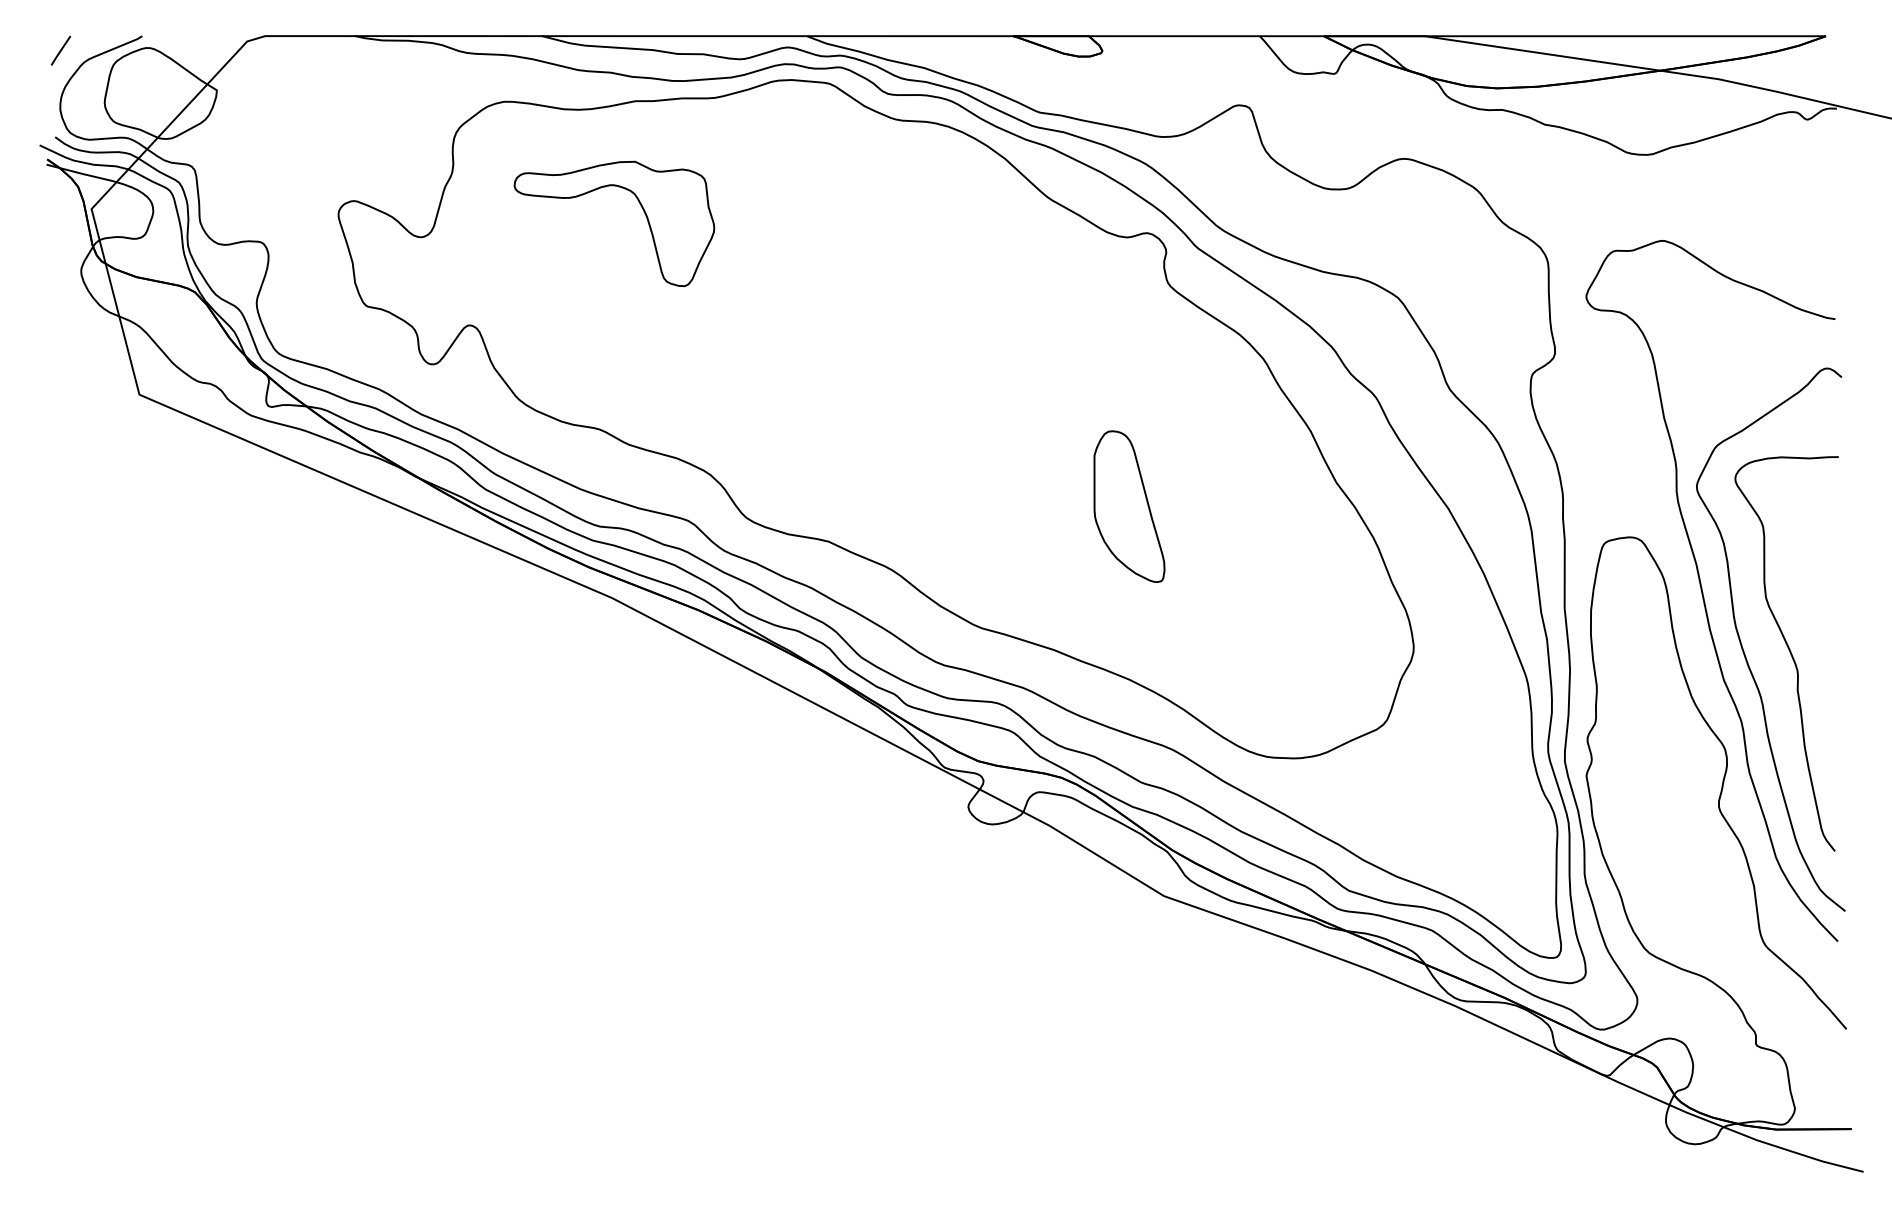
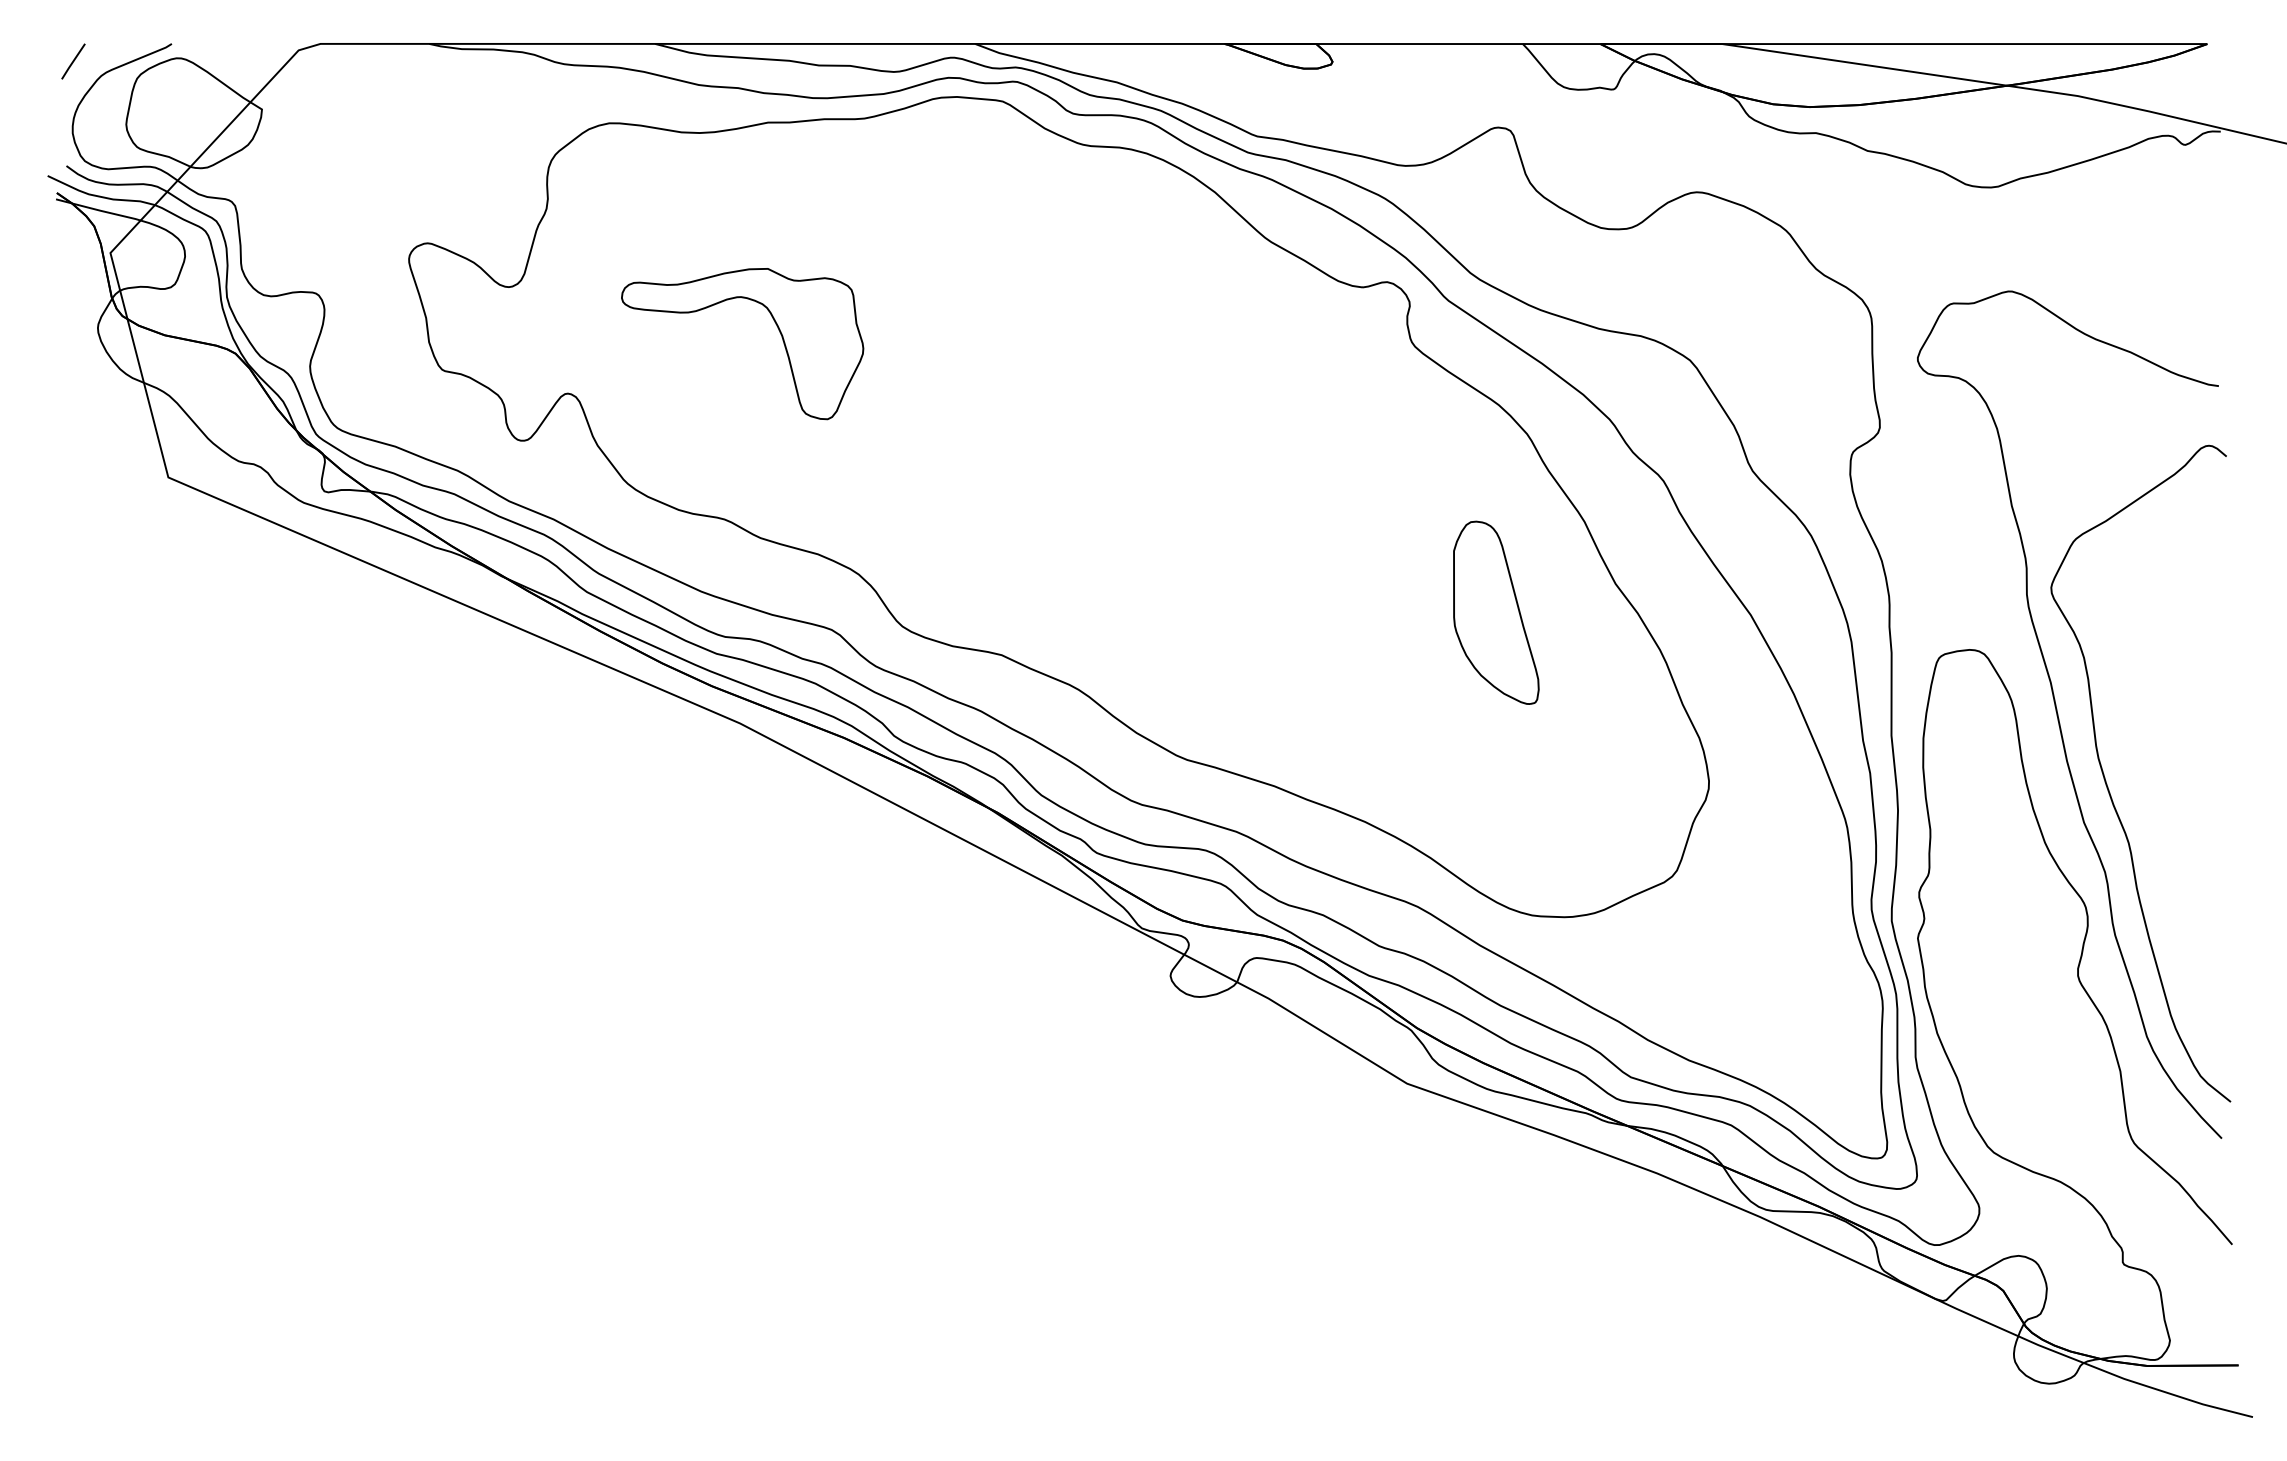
part: (642, 209) -> (776, 326), moved
part: (1129, 506) -> (1496, 612), moved
curve: (1789, 652) -> (2163, 789), removed

